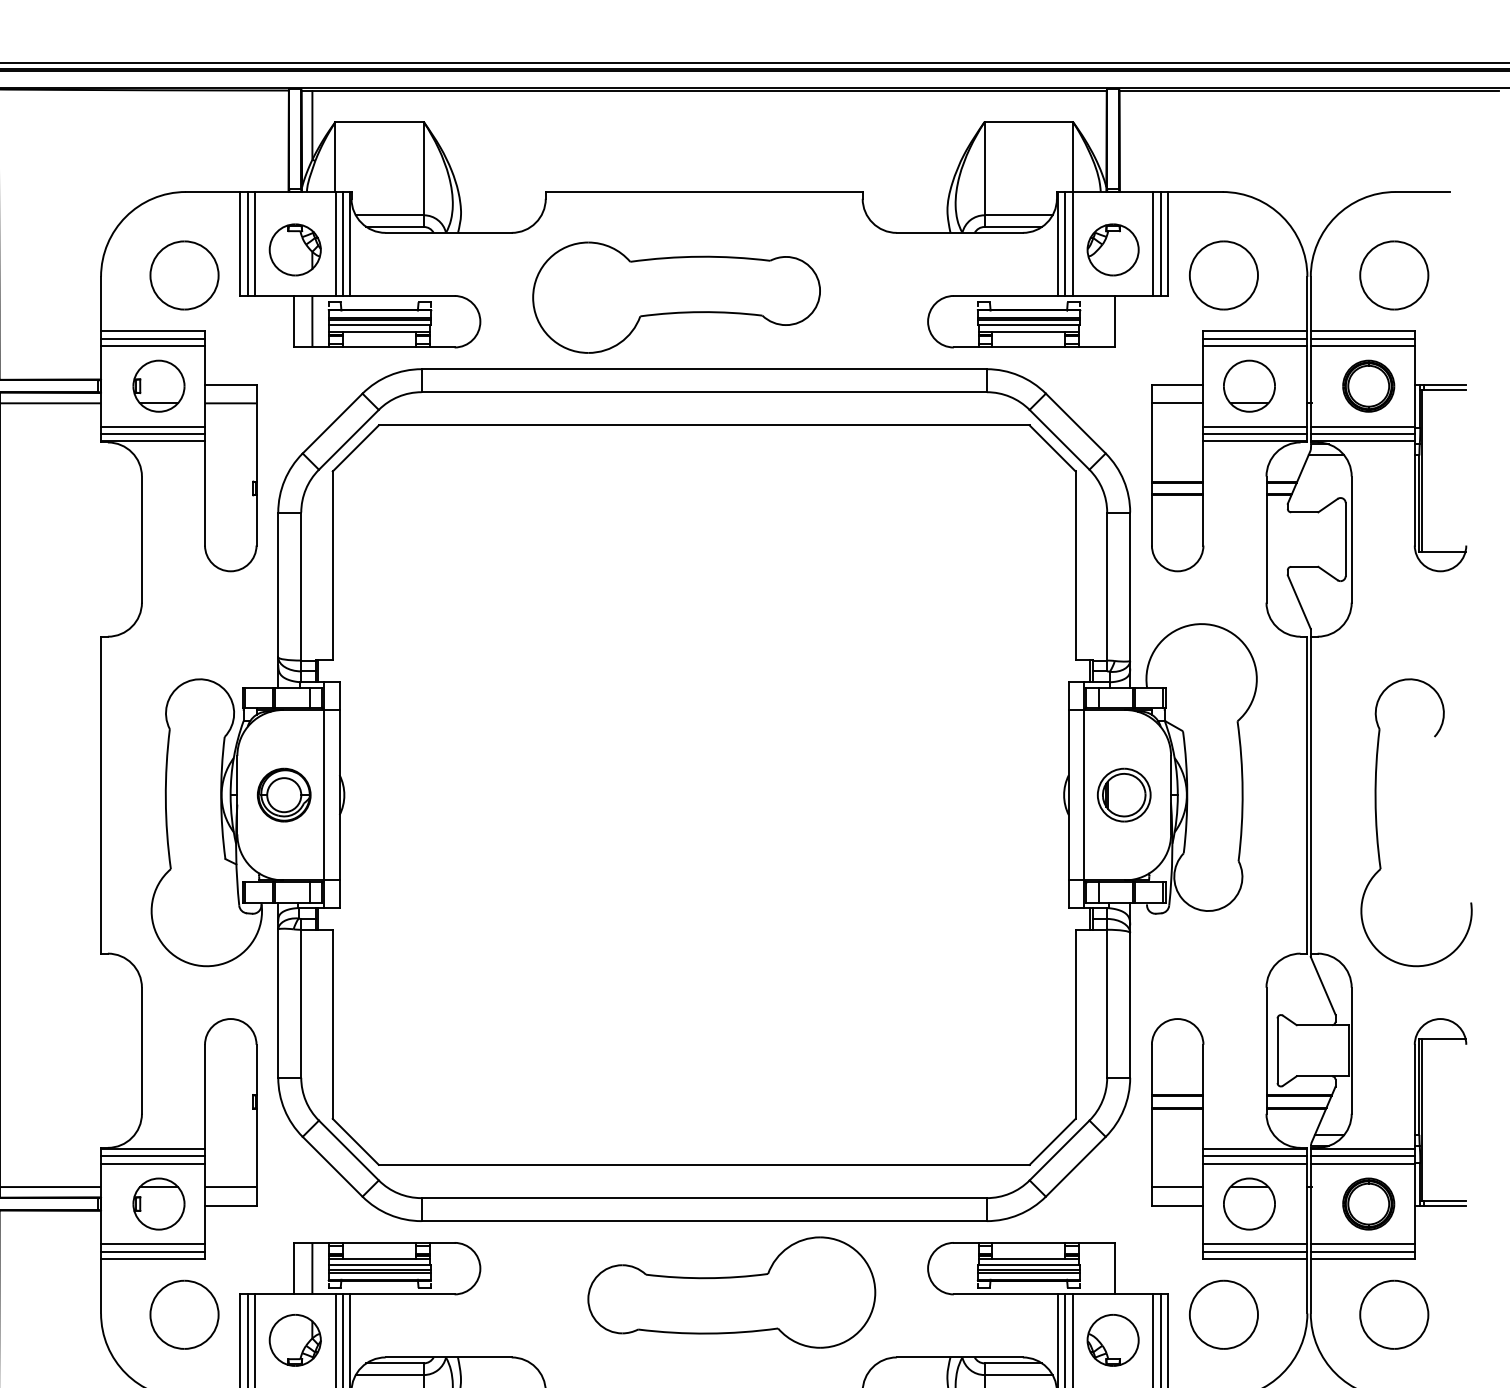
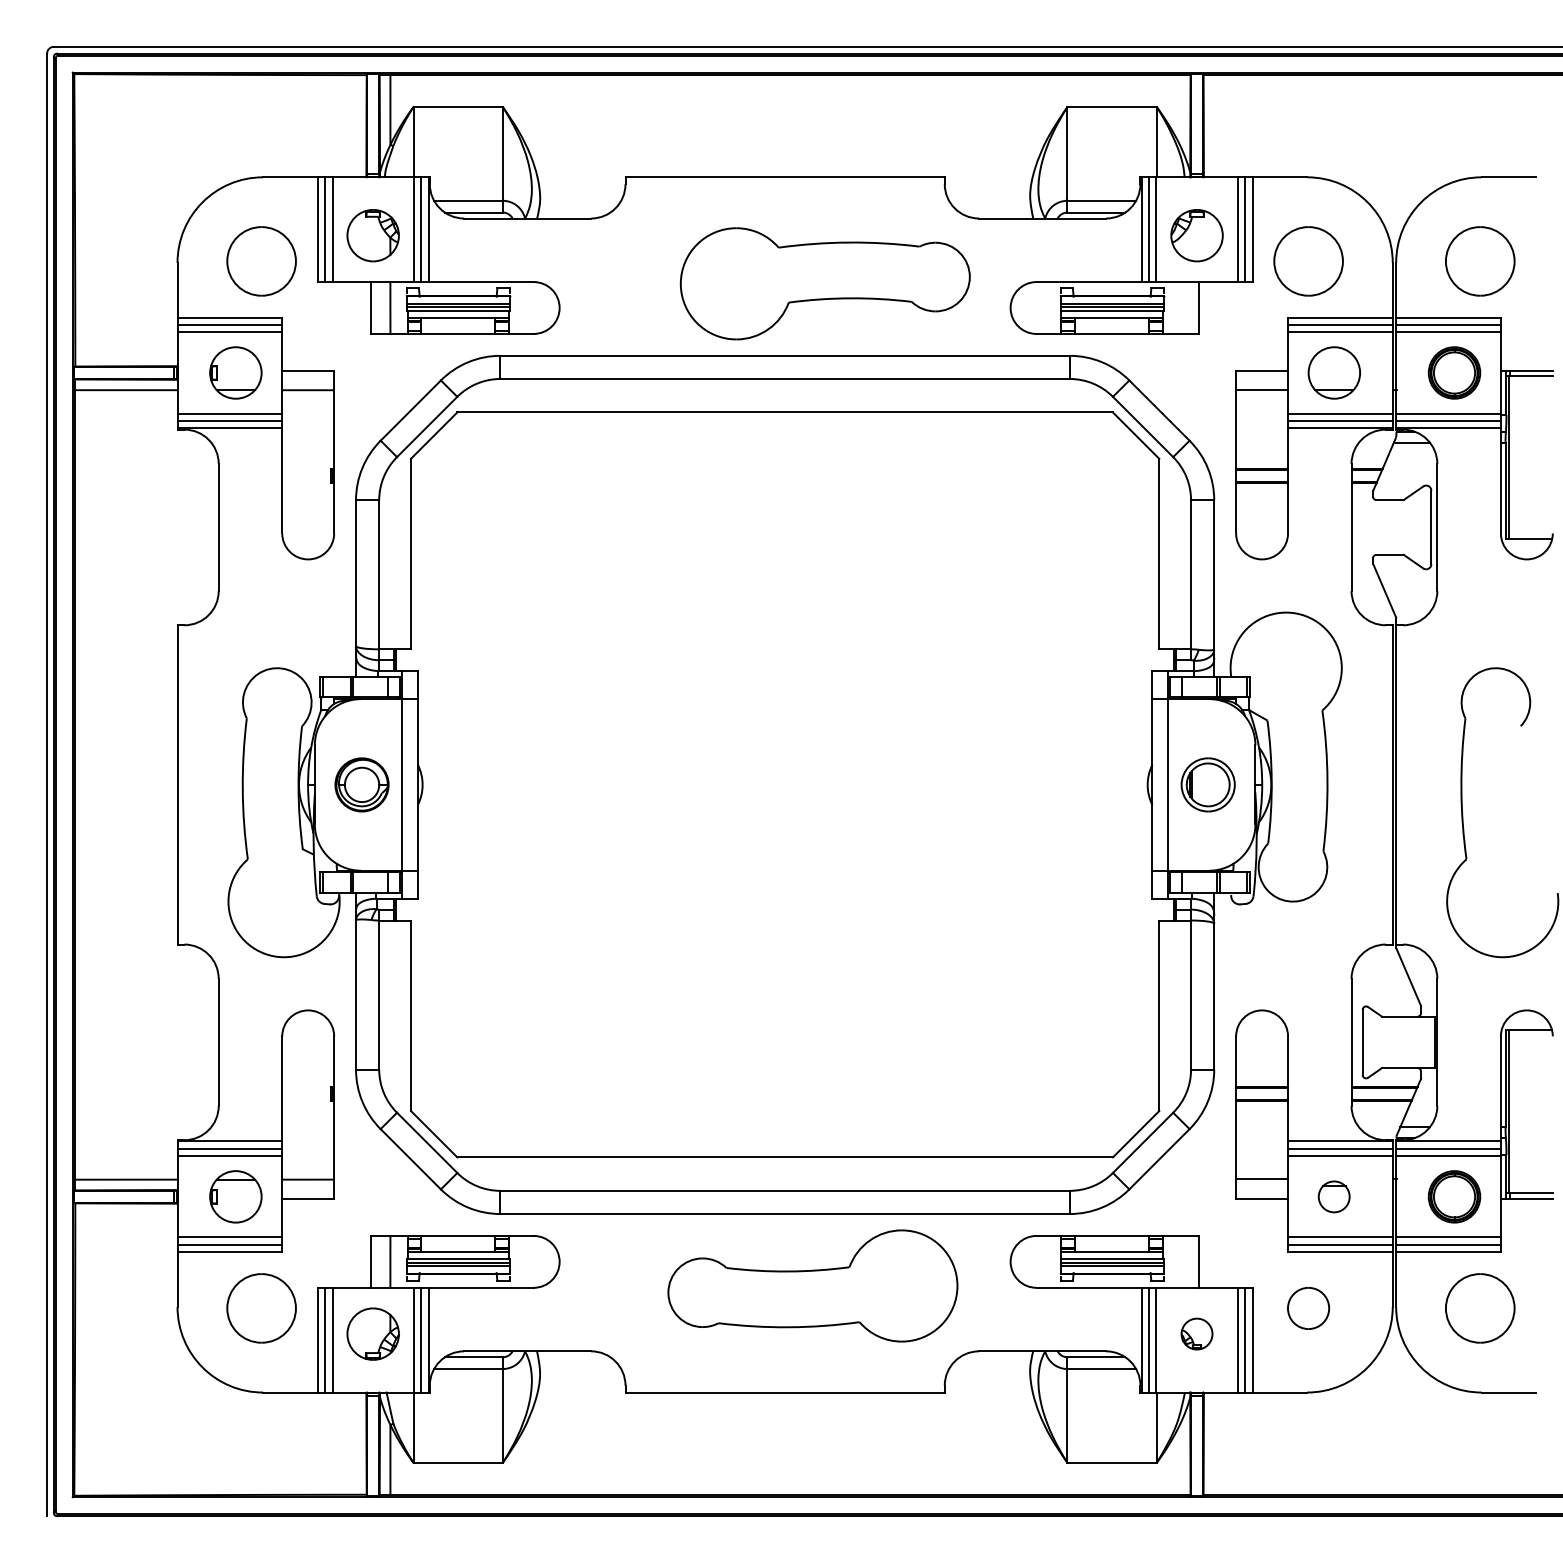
part: (675, 297) -> (824, 283), moved
part: (1248, 1203) -> (1333, 1196), size x0.6
part: (1223, 1314) -> (1308, 1308), size x0.6
part: (1112, 1339) -> (1196, 1333), size x0.6

